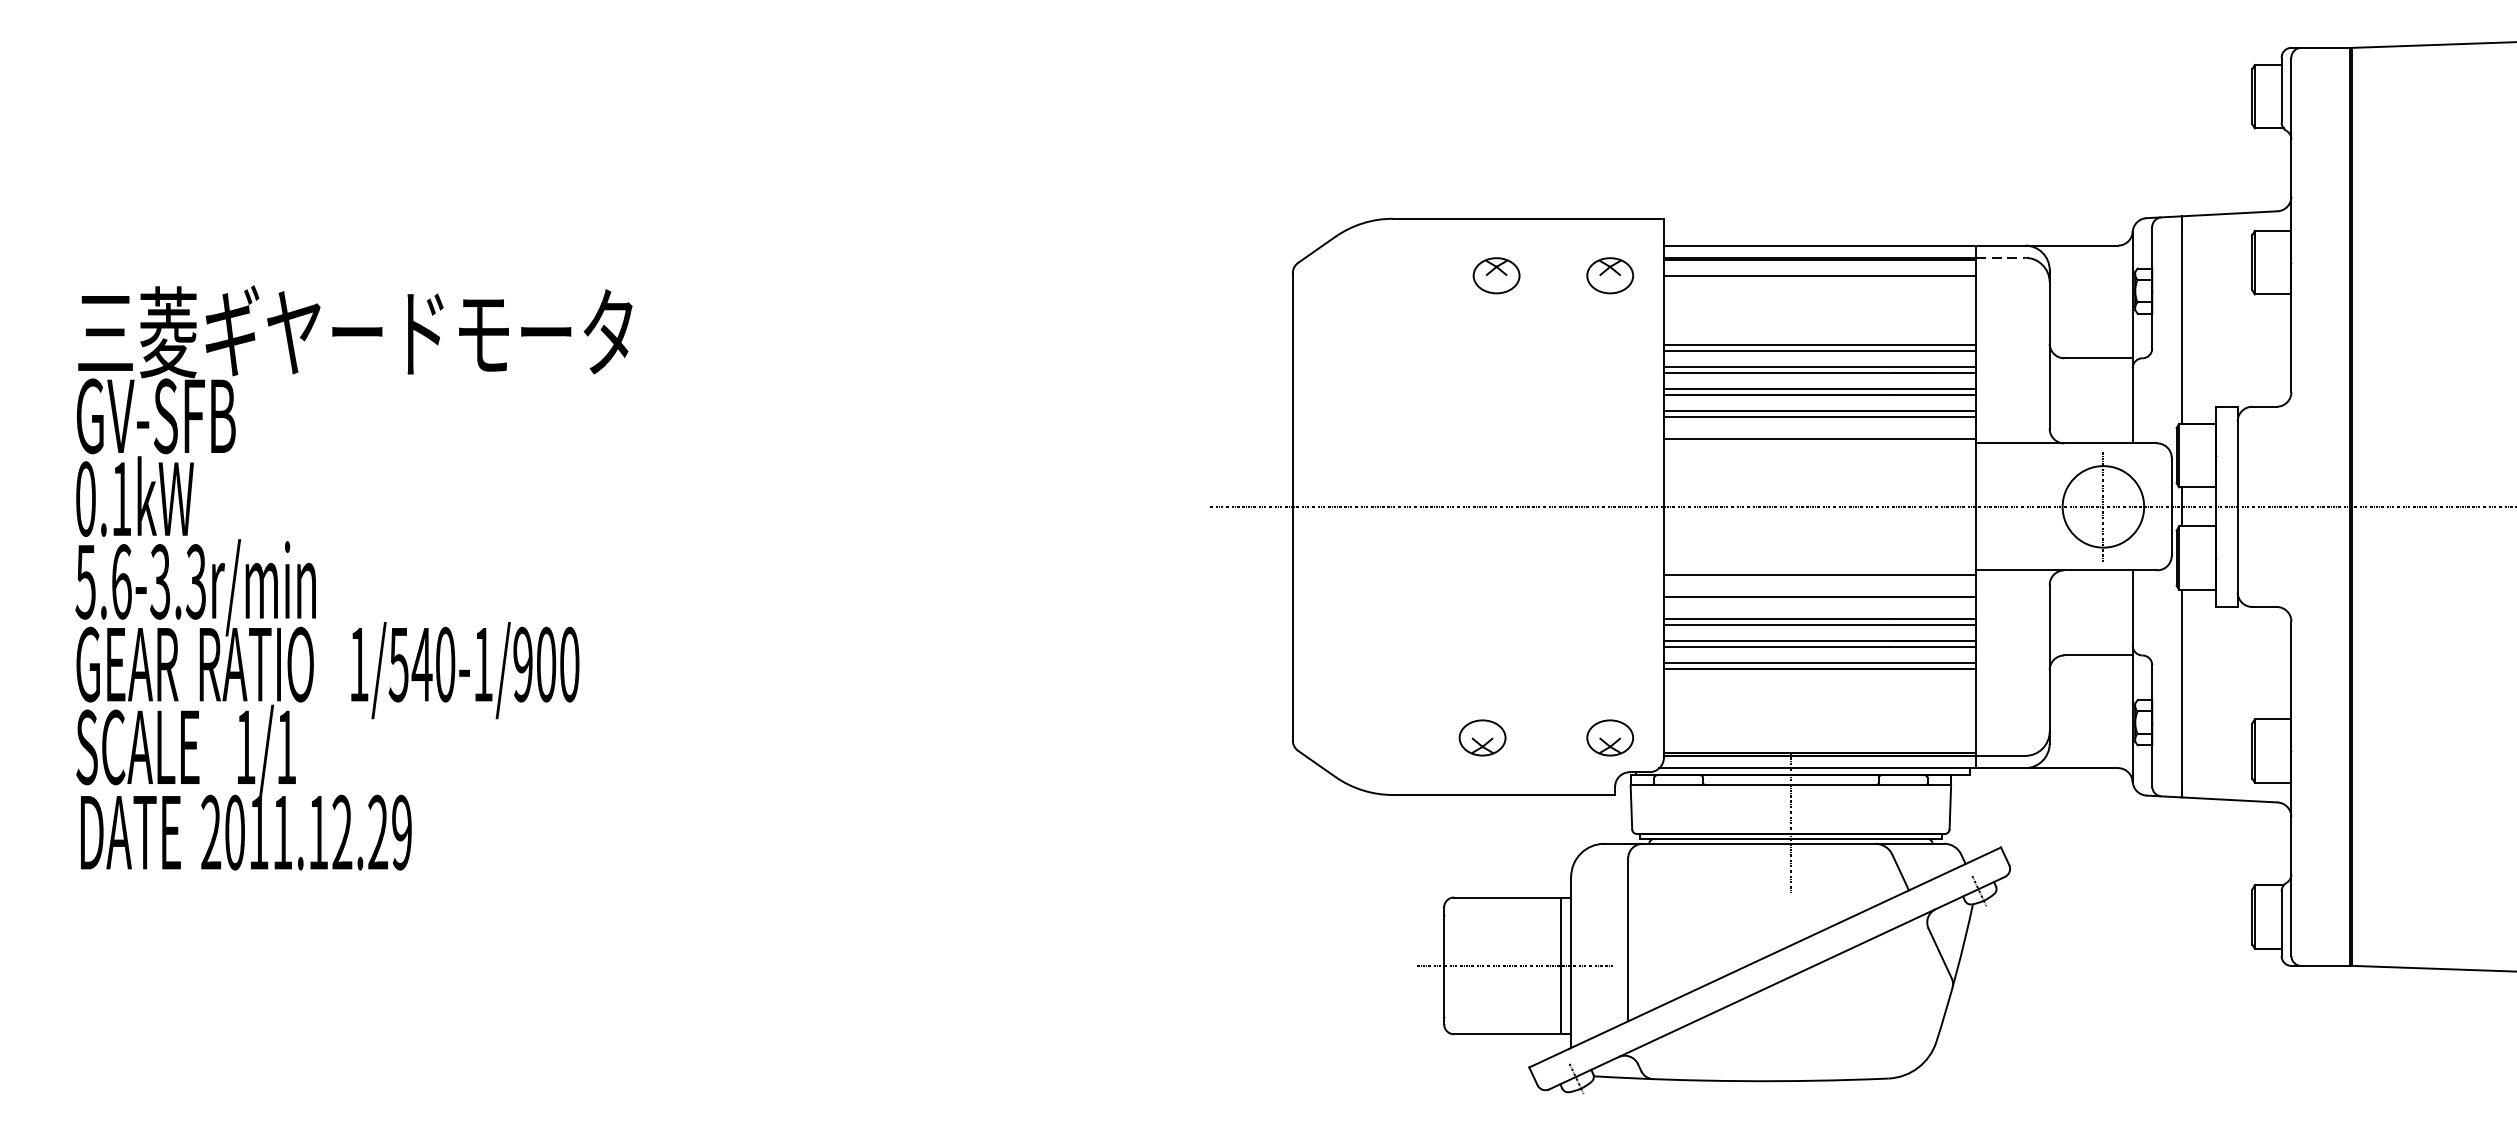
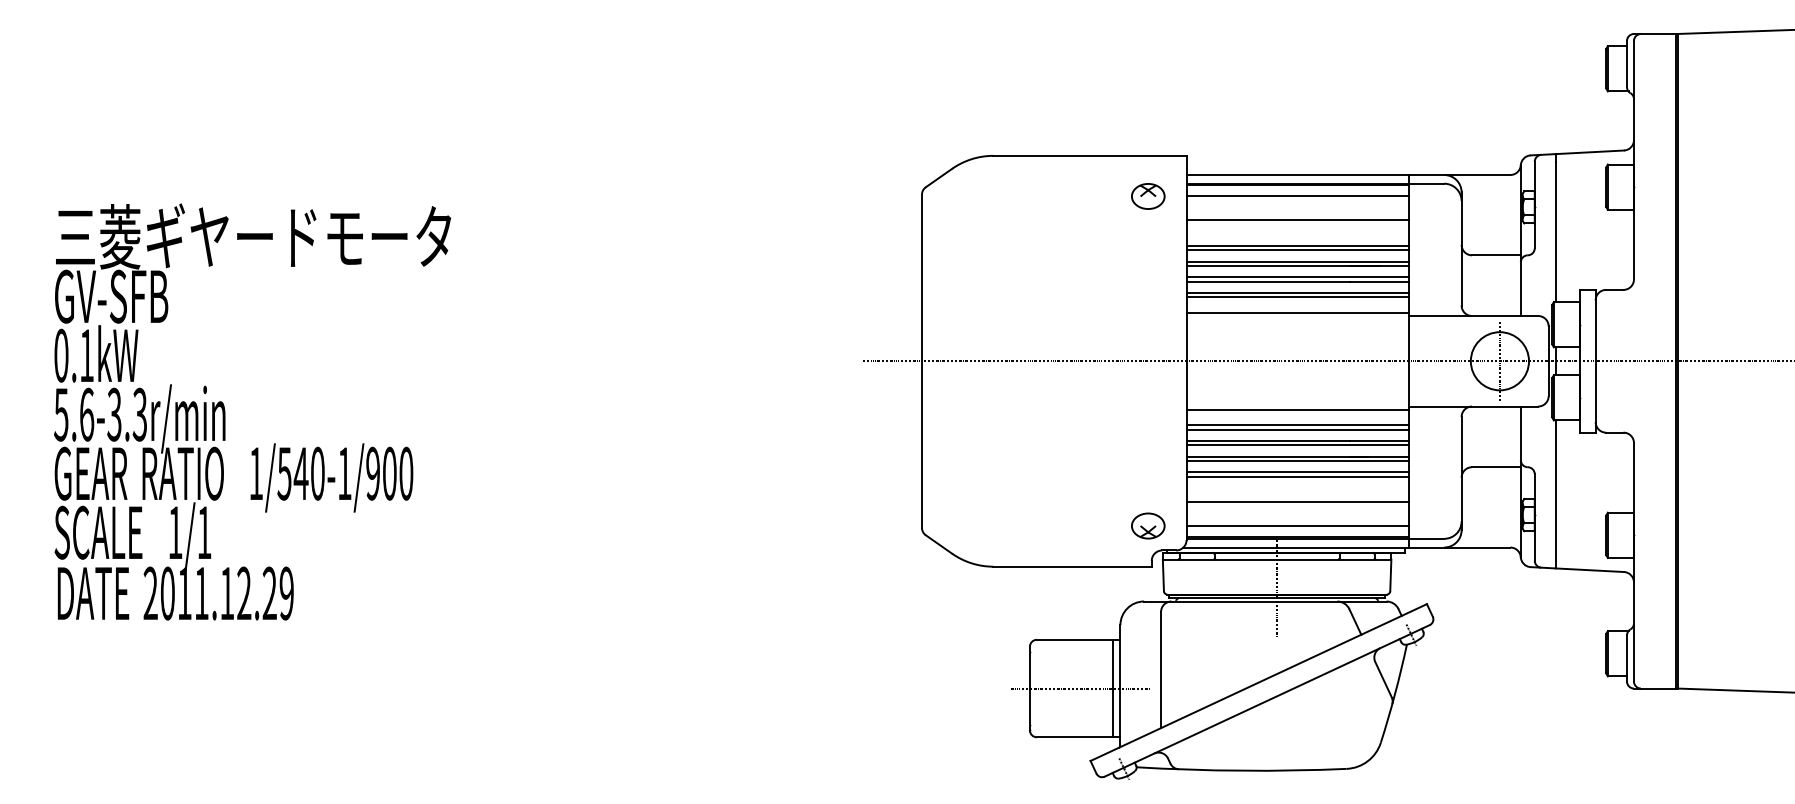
line: (2001, 257) -> (1427, 183), dashed -> solid
part: (1496, 275) -> (1067, 196), removed
line: (1819, 309) -> (1297, 220), added
line: (1819, 602) -> (1297, 429), added
line: (1819, 704) -> (1297, 502), added
part: (1482, 737) -> (1057, 525), removed
line: (1819, 738) -> (1297, 526), added

